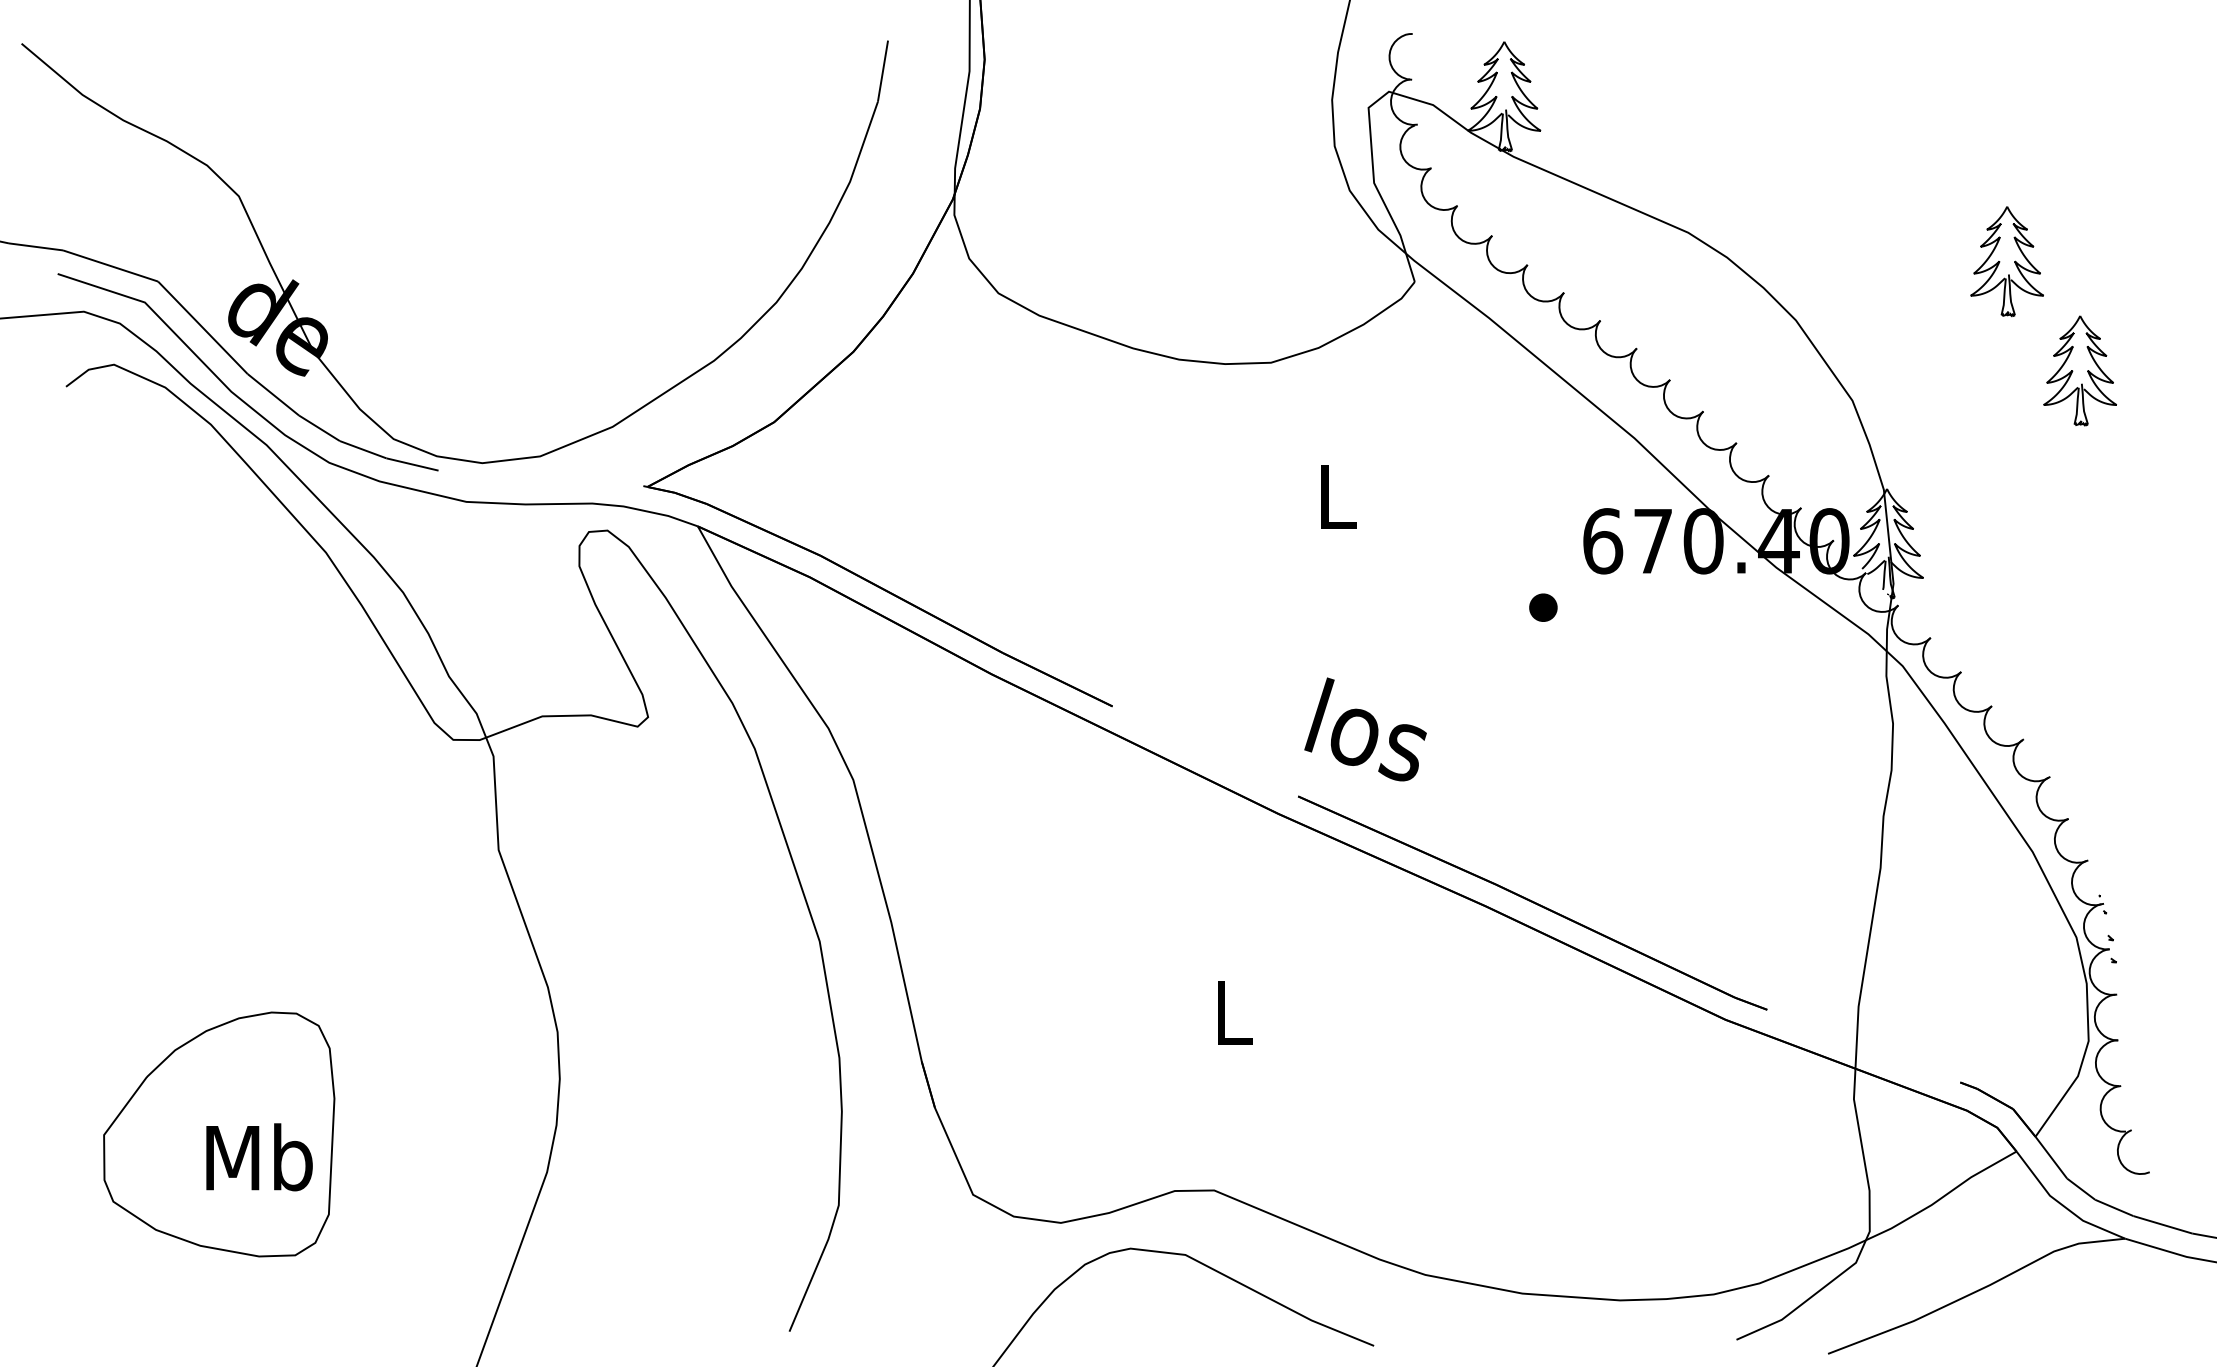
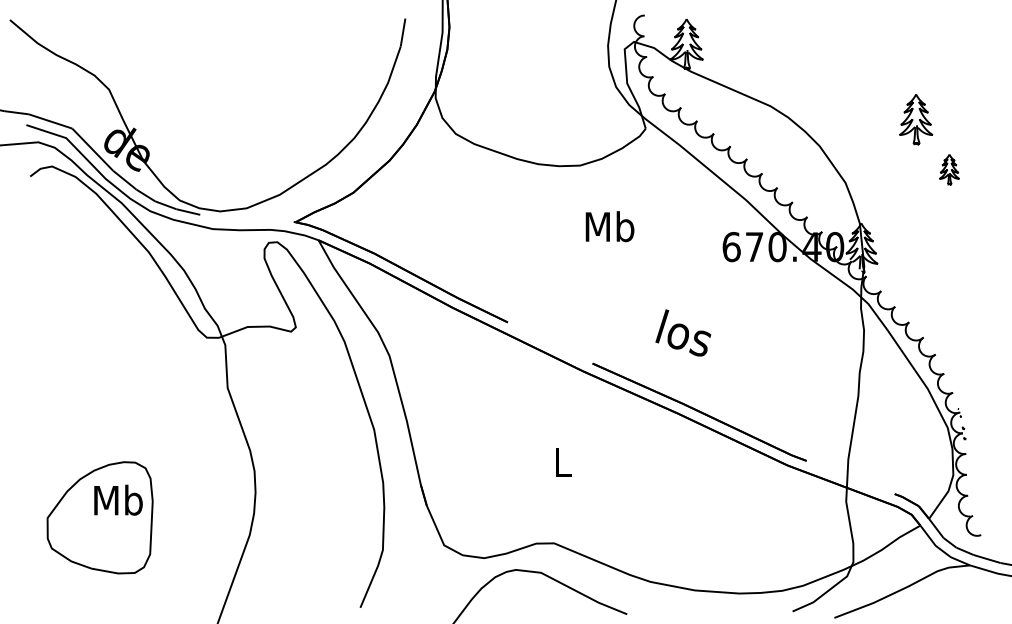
part: (2080, 371) -> (949, 169), size x0.6
text: (1335, 496) -> (609, 226), L -> Mb
part: (1543, 607) -> (704, 277), removed
text: (1365, 728) -> (683, 332), moved
text: (259, 1155) -> (118, 499), moved

